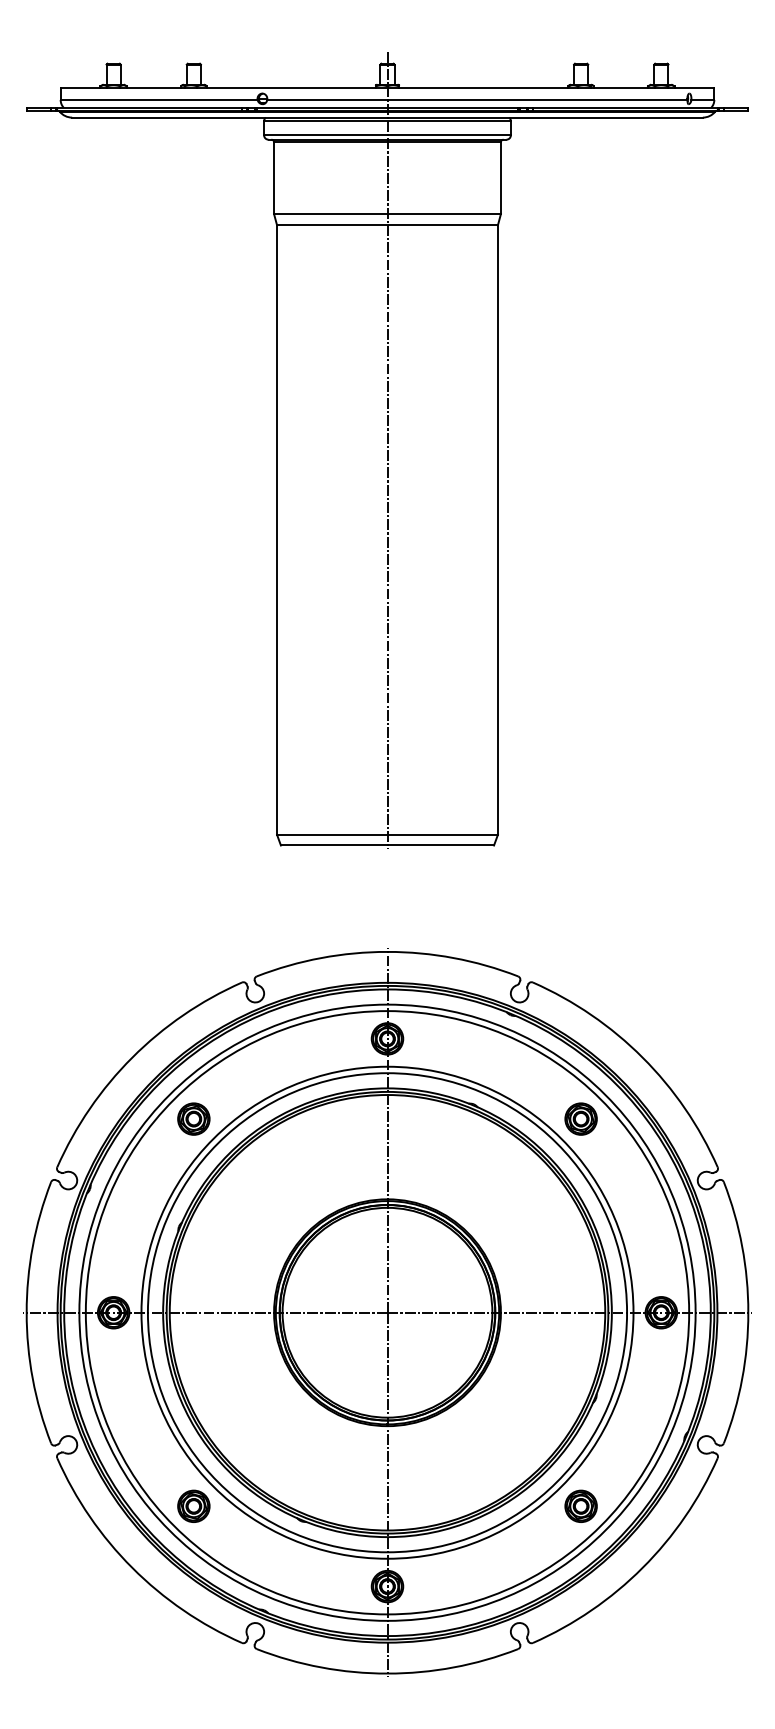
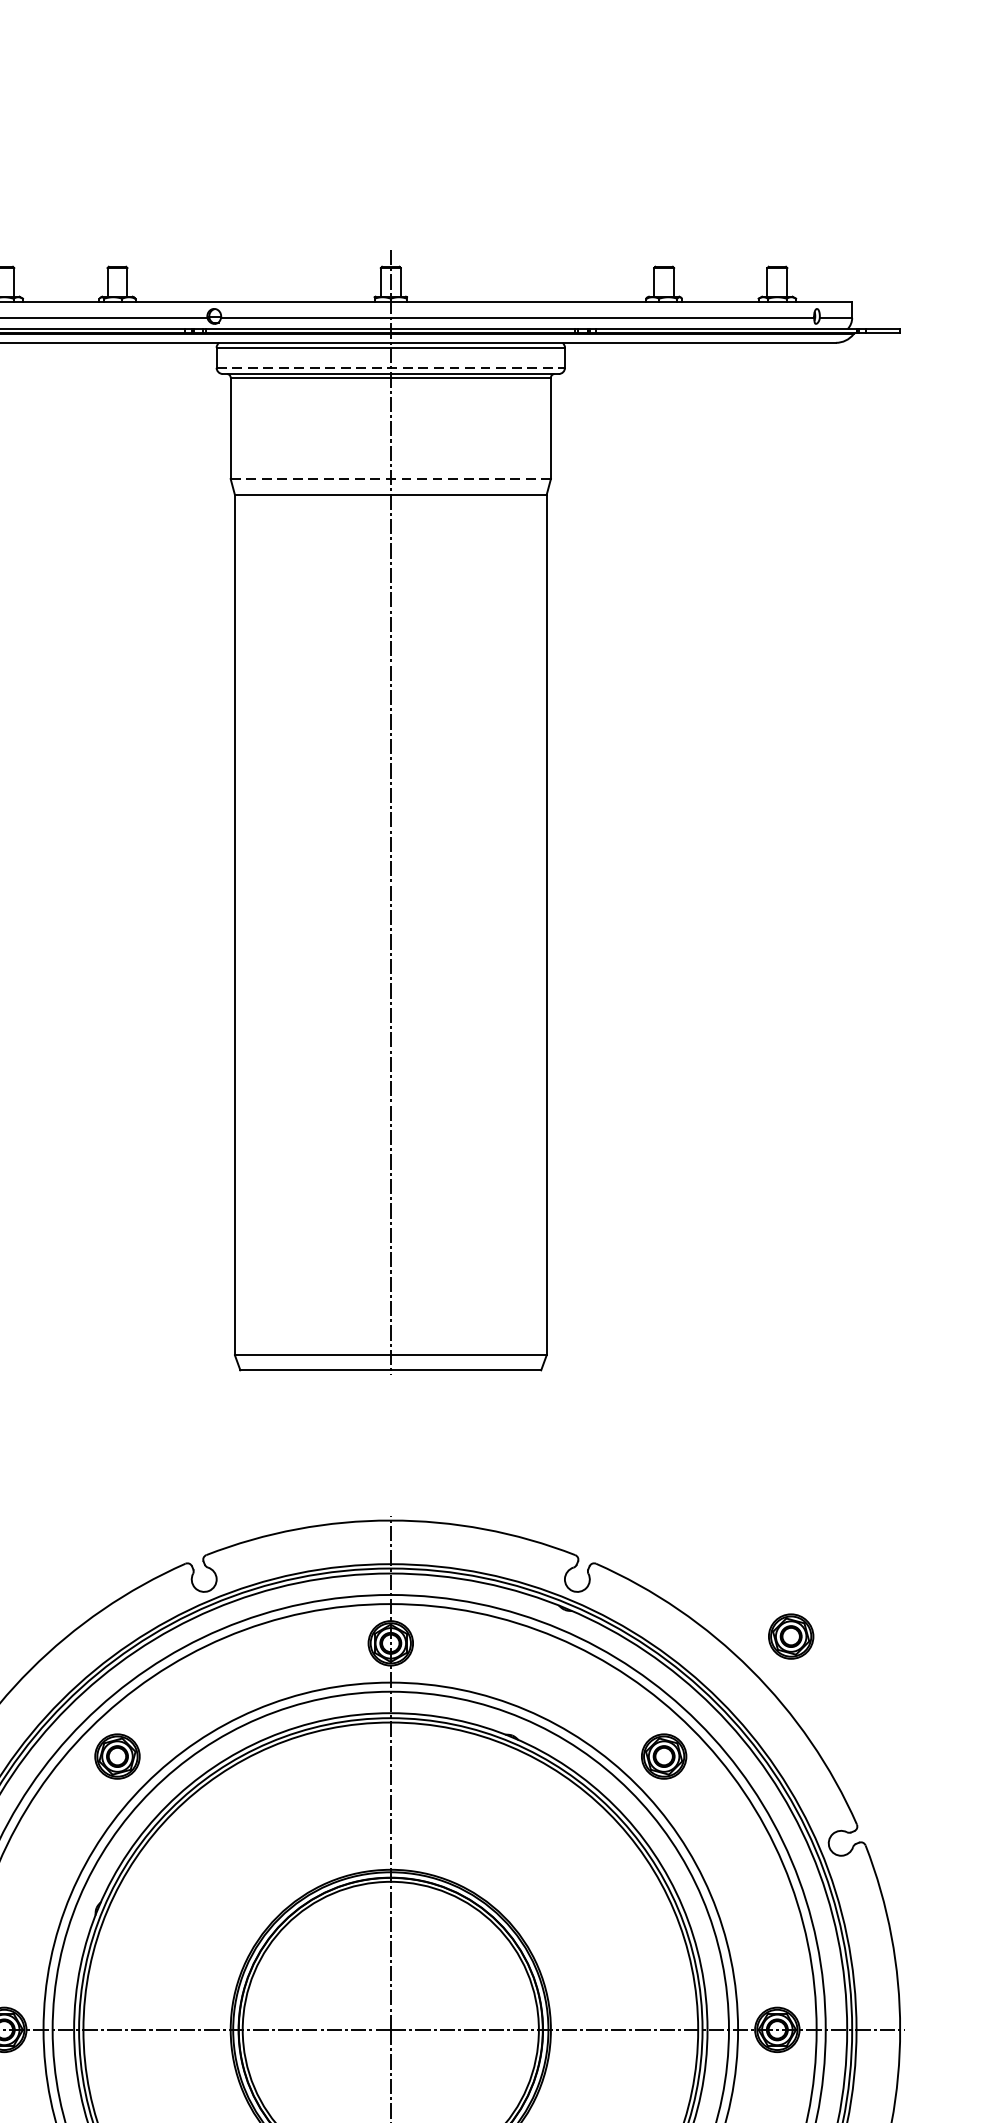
line: (388, 135) -> (392, 368), solid -> dashed
line: (388, 214) -> (392, 479), solid -> dashed
part: (670, 1033) -> (790, 1635), added

